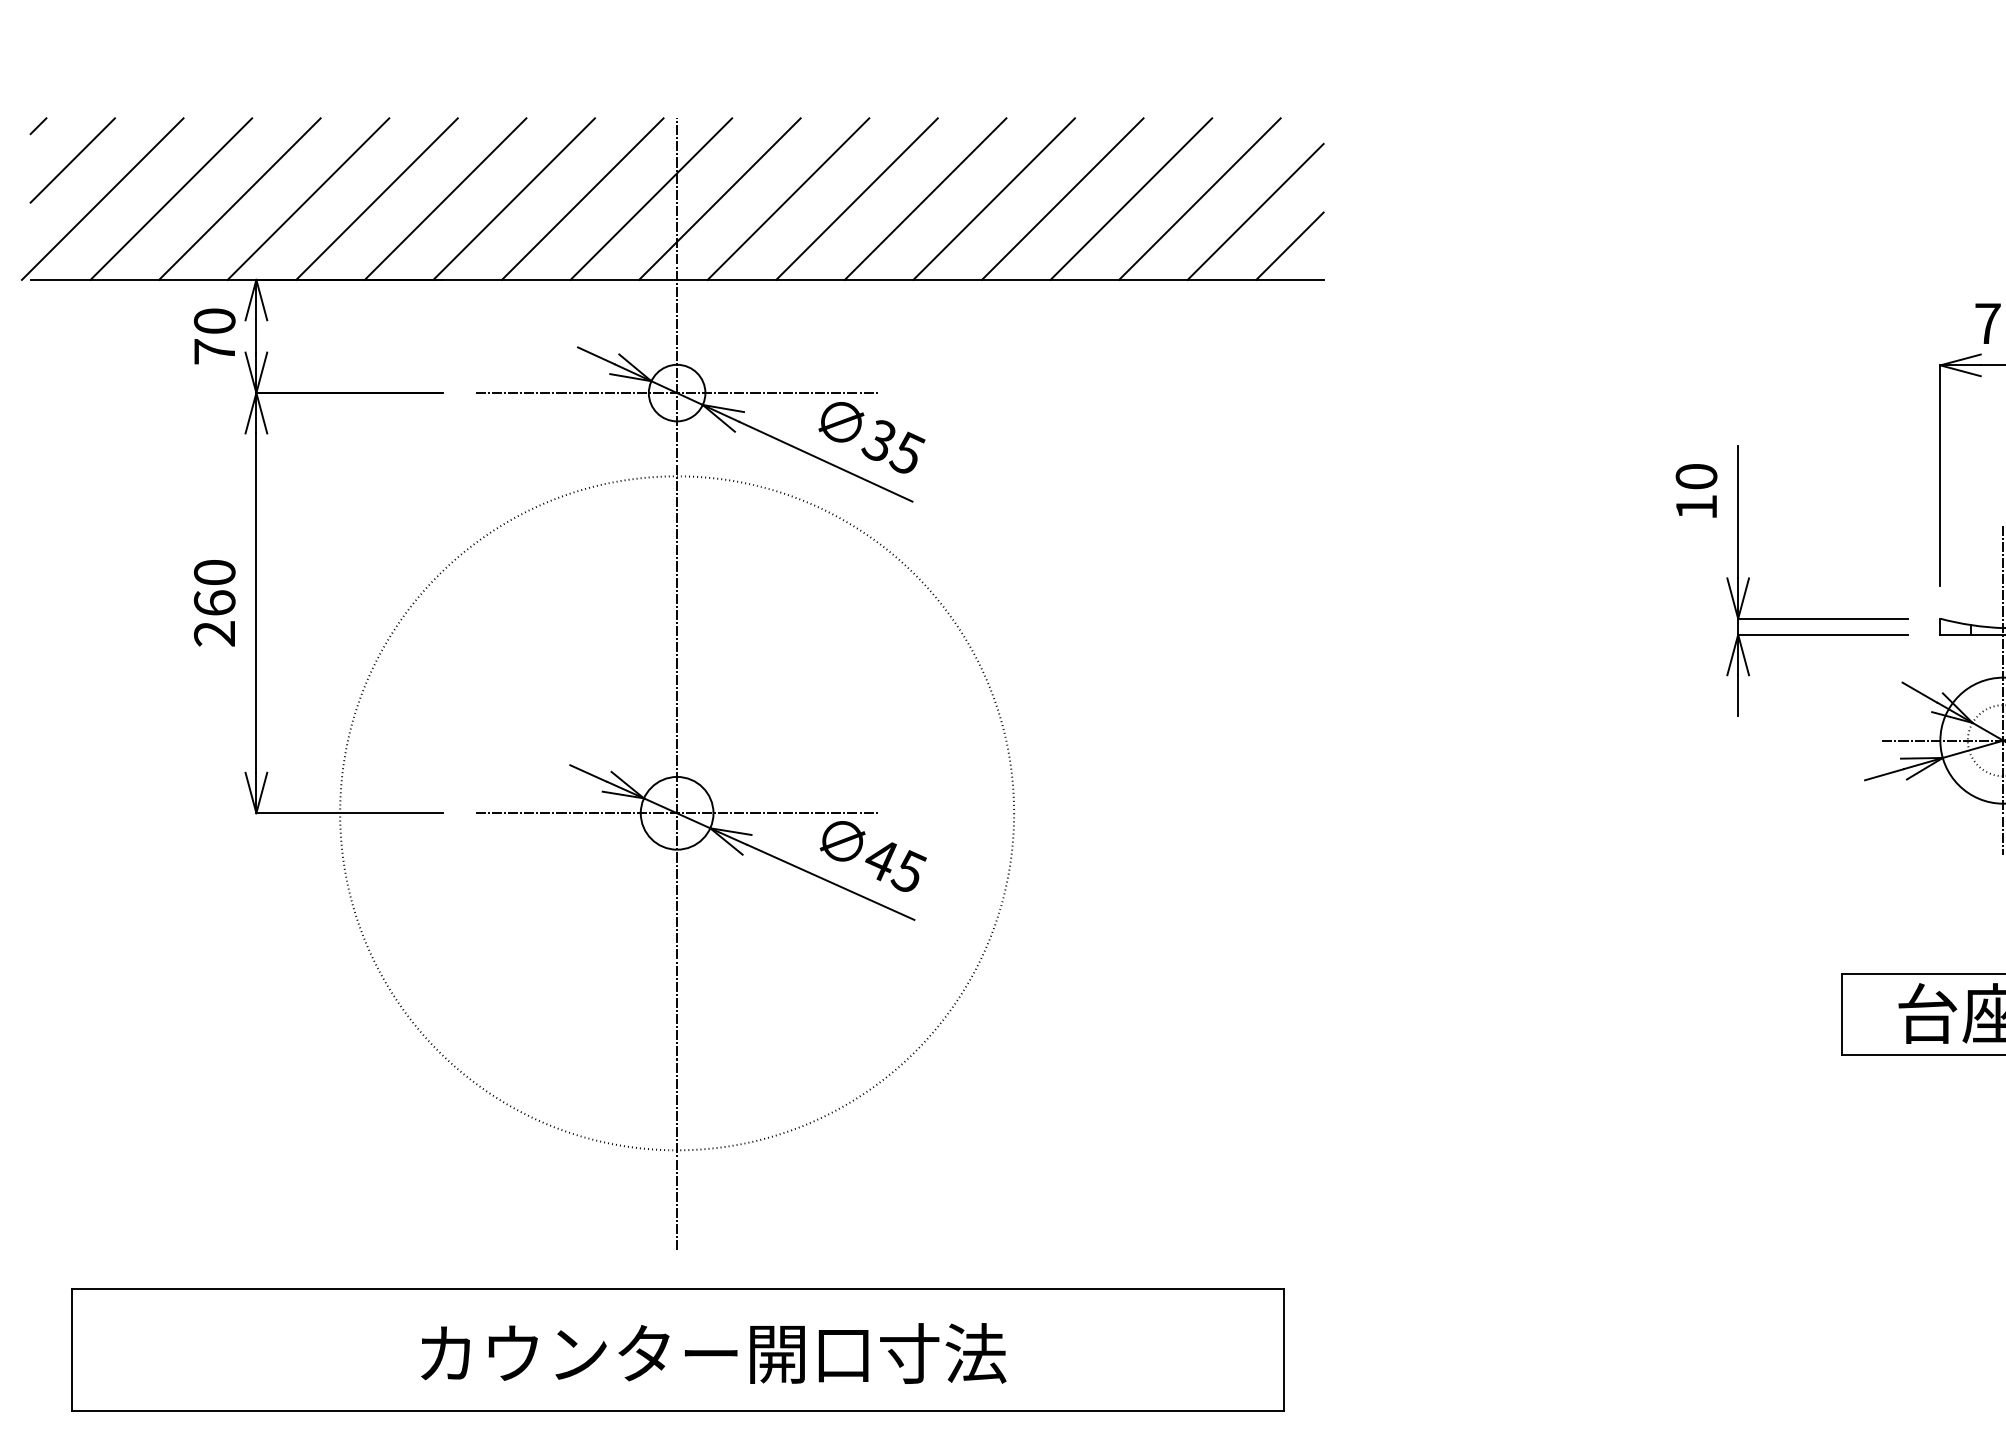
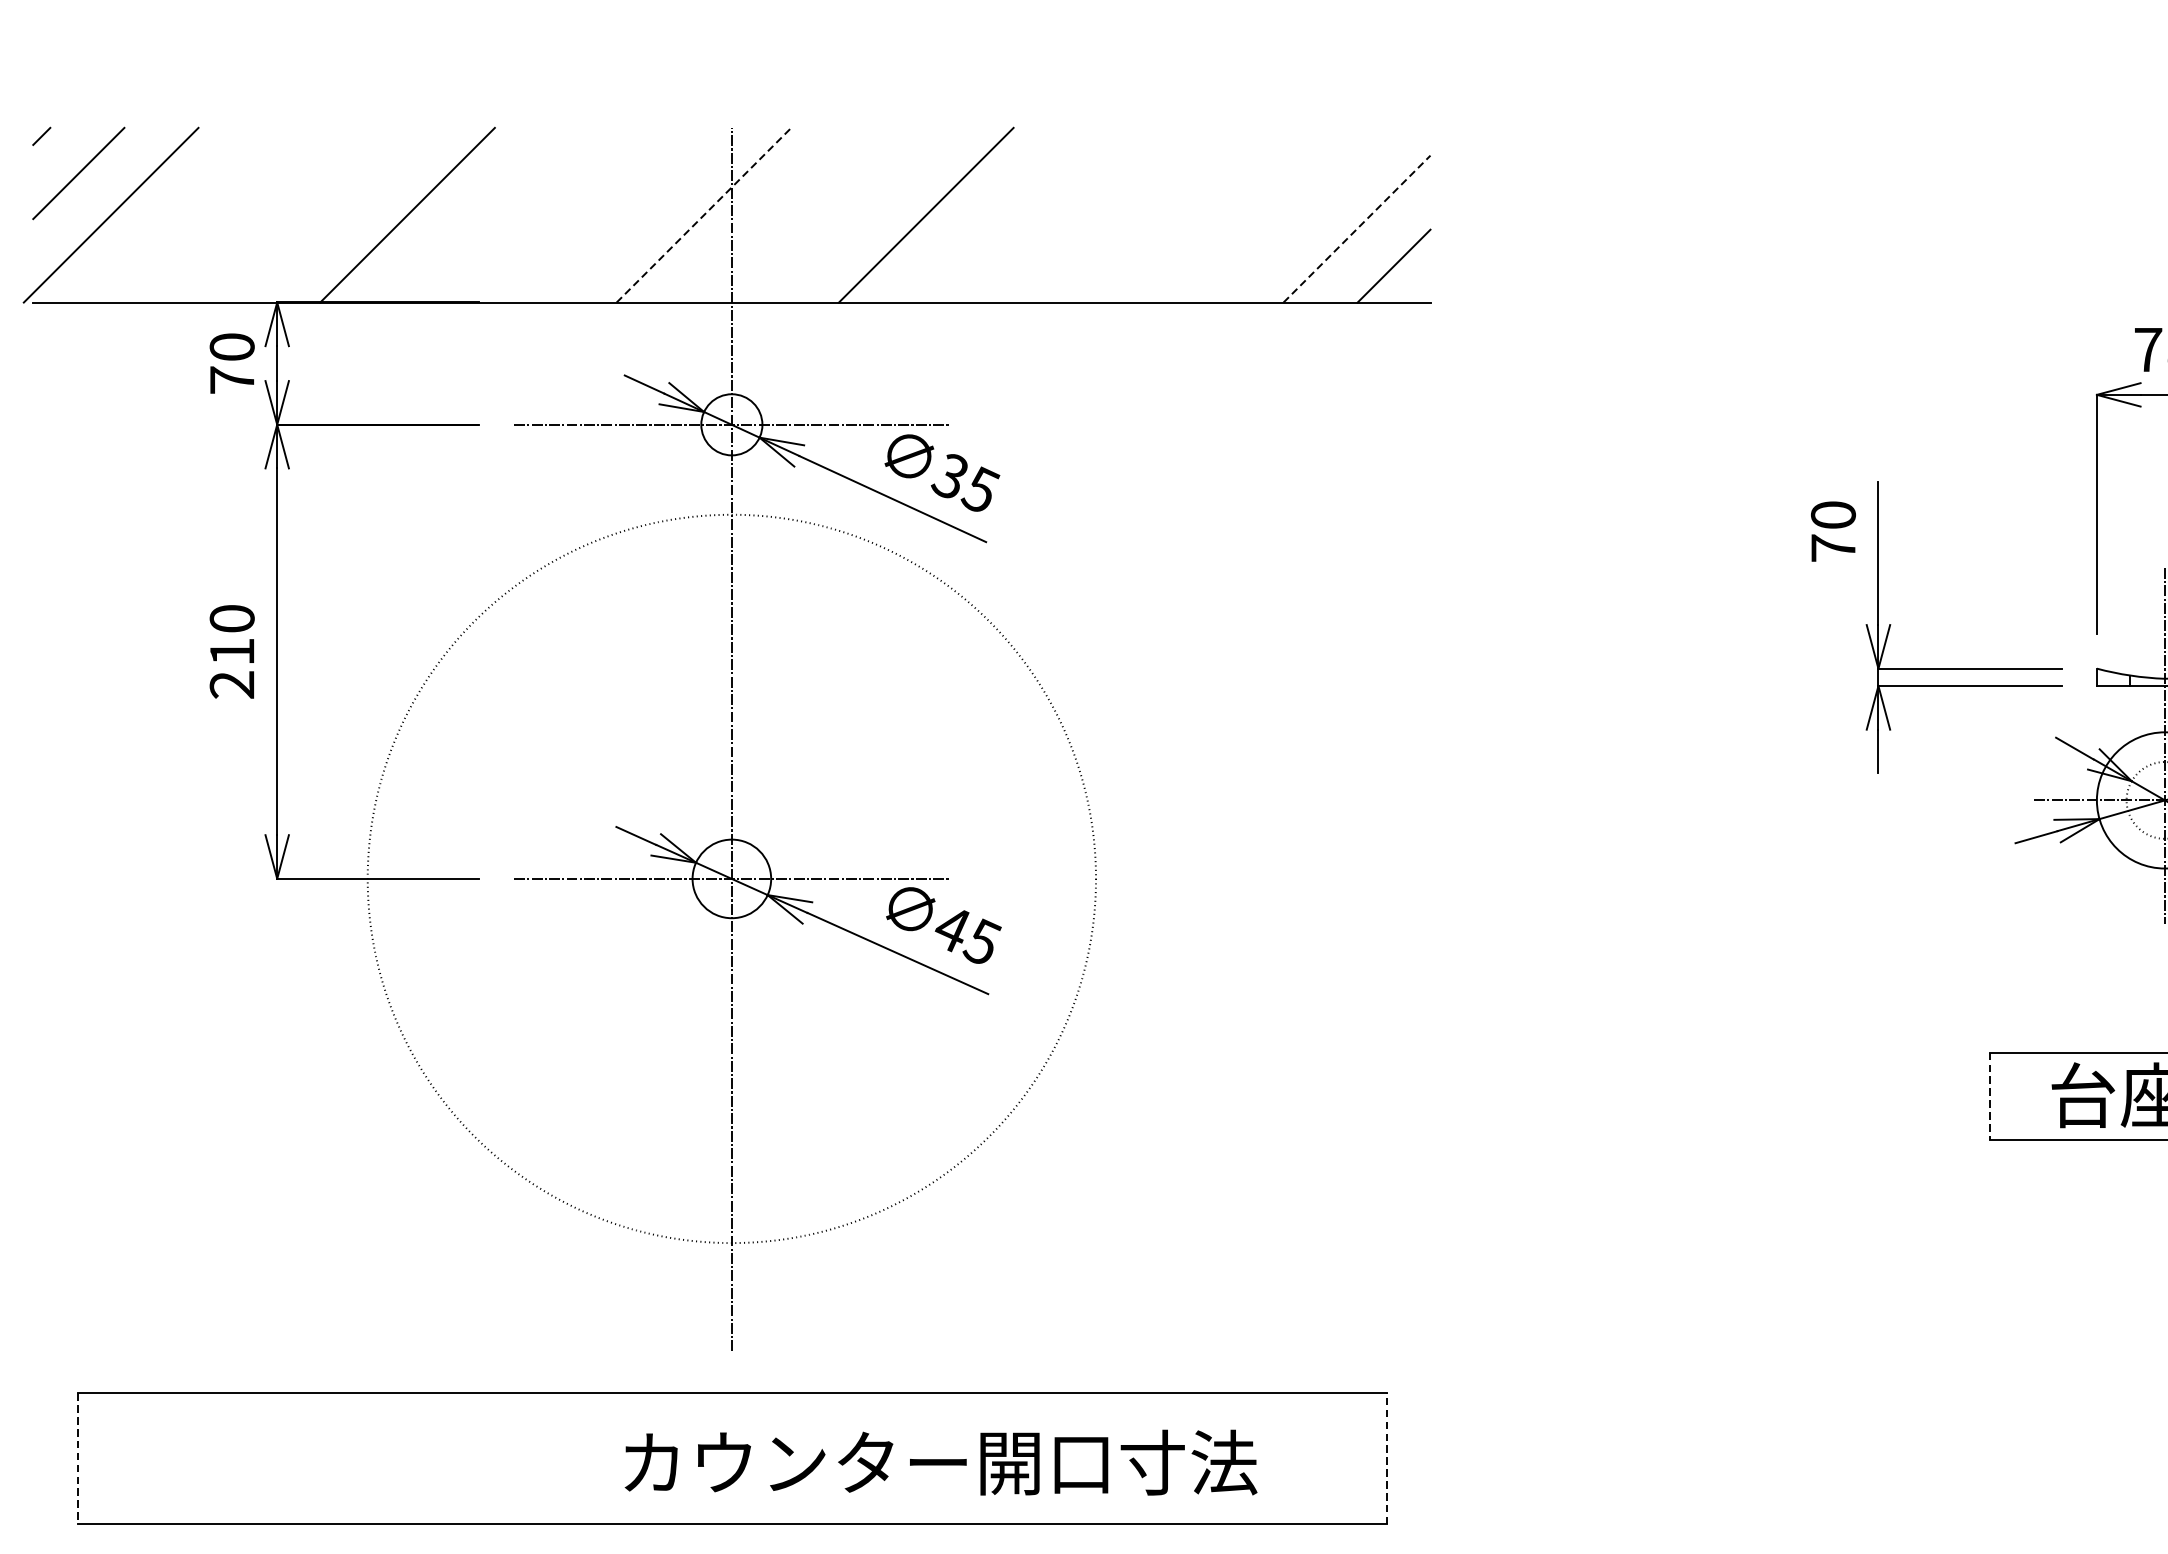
line: (171, 198) -> (185, 214), removed
line: (239, 198) -> (258, 214), removed
line: (308, 198) -> (333, 214), removed
line: (445, 198) -> (481, 214), removed
line: (513, 198) -> (555, 214), removed
line: (582, 198) -> (629, 214), removed
line: (651, 198) -> (704, 214), solid -> dashed
line: (719, 198) -> (777, 214), removed
line: (788, 198) -> (852, 214), removed
line: (925, 198) -> (1000, 214), removed
line: (993, 198) -> (1073, 214), removed
line: (1062, 198) -> (1148, 214), removed
line: (1131, 198) -> (1222, 214), removed
line: (1199, 198) -> (1296, 214), removed
line: (1256, 211) -> (1357, 228), solid -> dashed
text: (1696, 506) -> (1833, 547), 10 -> 70
text: (214, 602) -> (231, 651), 260 -> 210
line: (1841, 1014) -> (1990, 1096), solid -> dashed
line: (71, 1350) -> (77, 1459), solid -> dashed
line: (1283, 1350) -> (1387, 1459), solid -> dashed
text: (713, 1353) -> (940, 1462), moved

